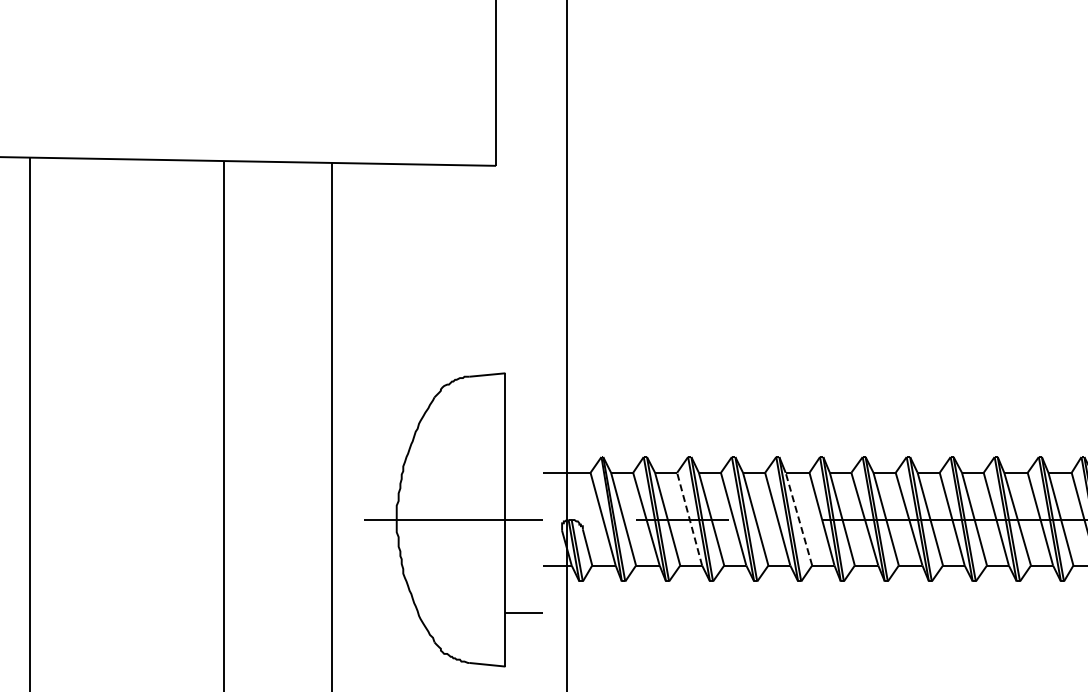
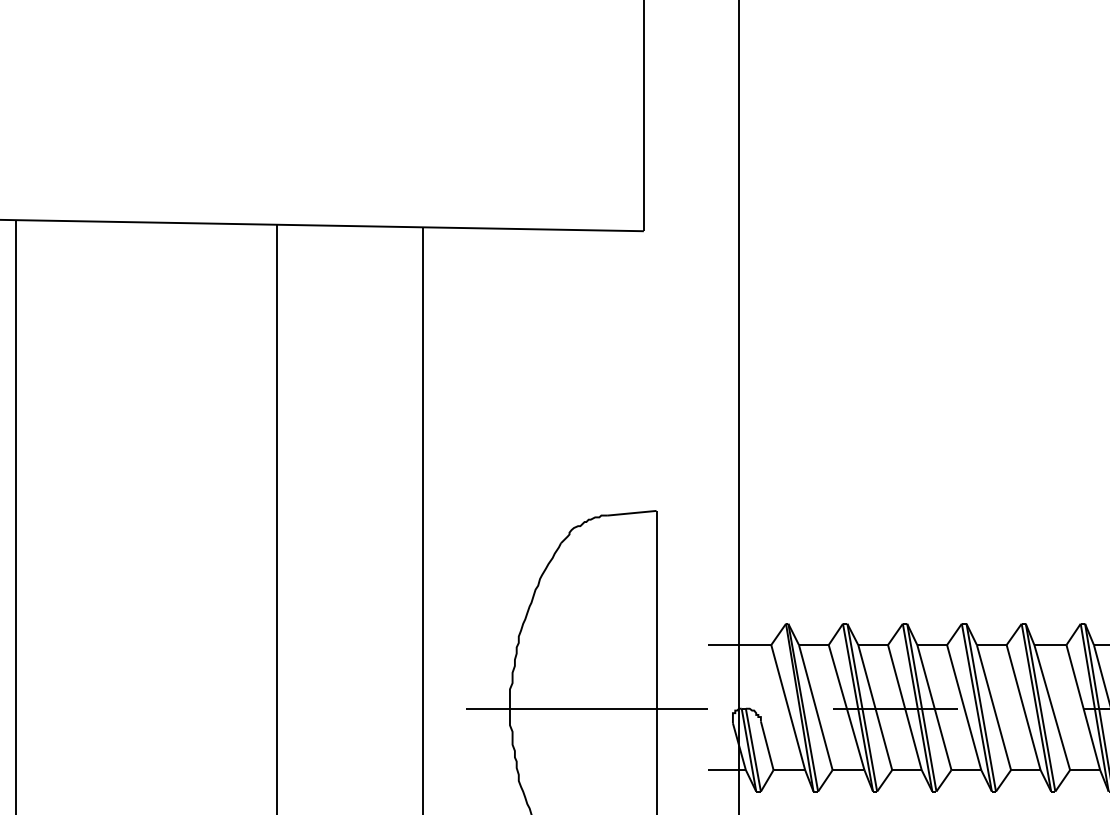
line: (689, 518) -> (904, 706), dashed -> solid
line: (798, 518) -> (1051, 706), dashed -> solid

